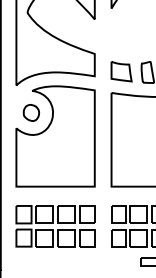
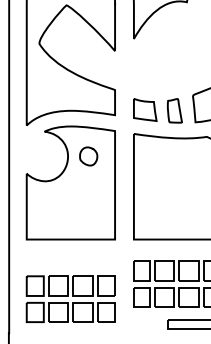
part: (31, 112) -> (88, 156), moved
part: (55, 225) -> (70, 298), moved

